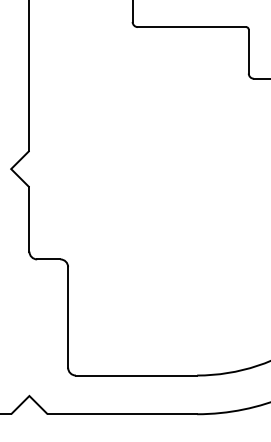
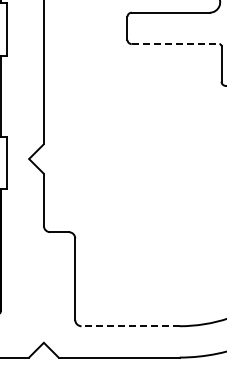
line: (191, 27) -> (175, 44), solid -> dashed
line: (136, 375) -> (130, 326), solid -> dashed

